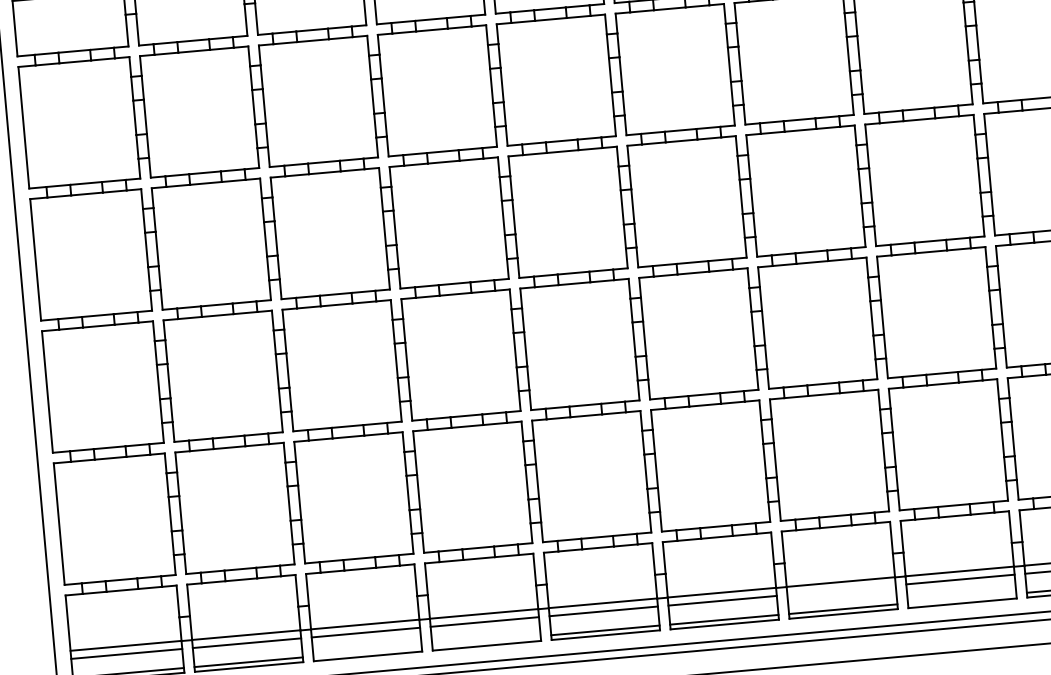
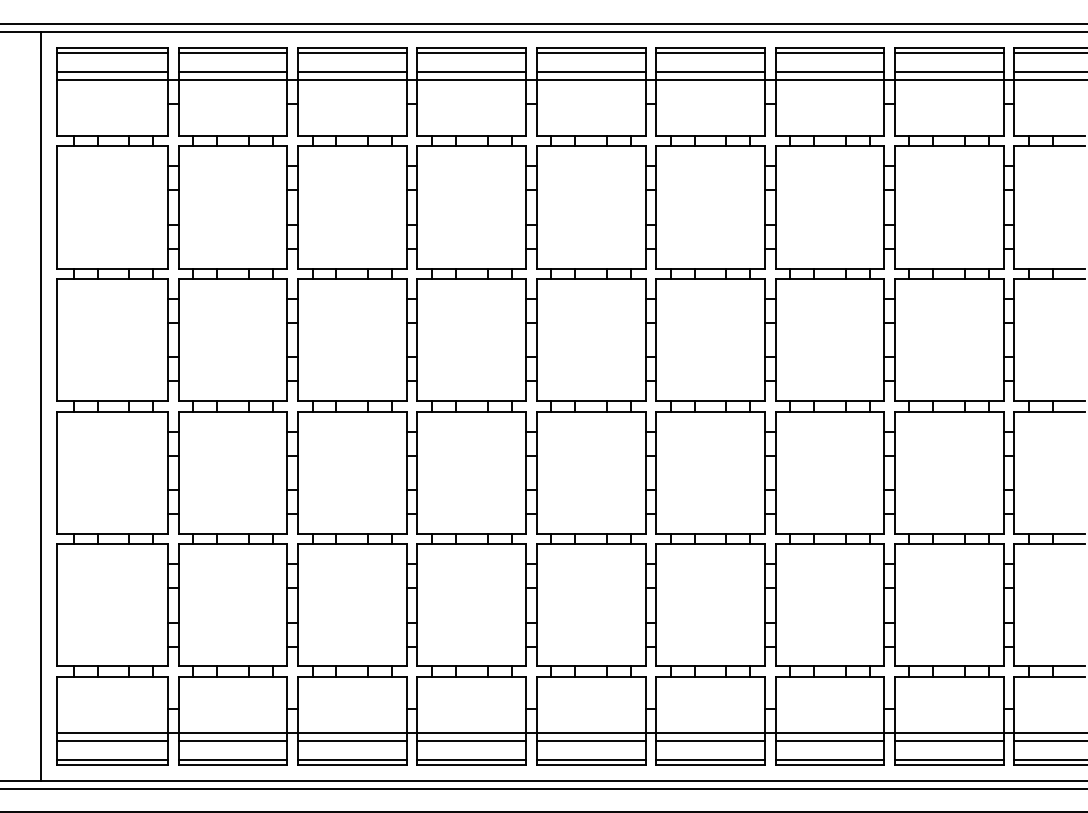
line: (841, 589) -> (829, 740), added
line: (961, 598) -> (948, 759), added
line: (486, 640) -> (471, 759), added
line: (366, 651) -> (351, 759), added

